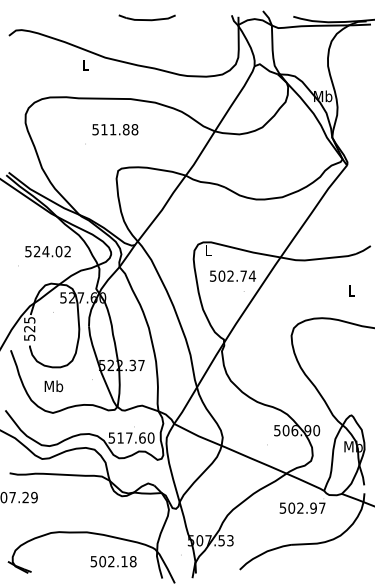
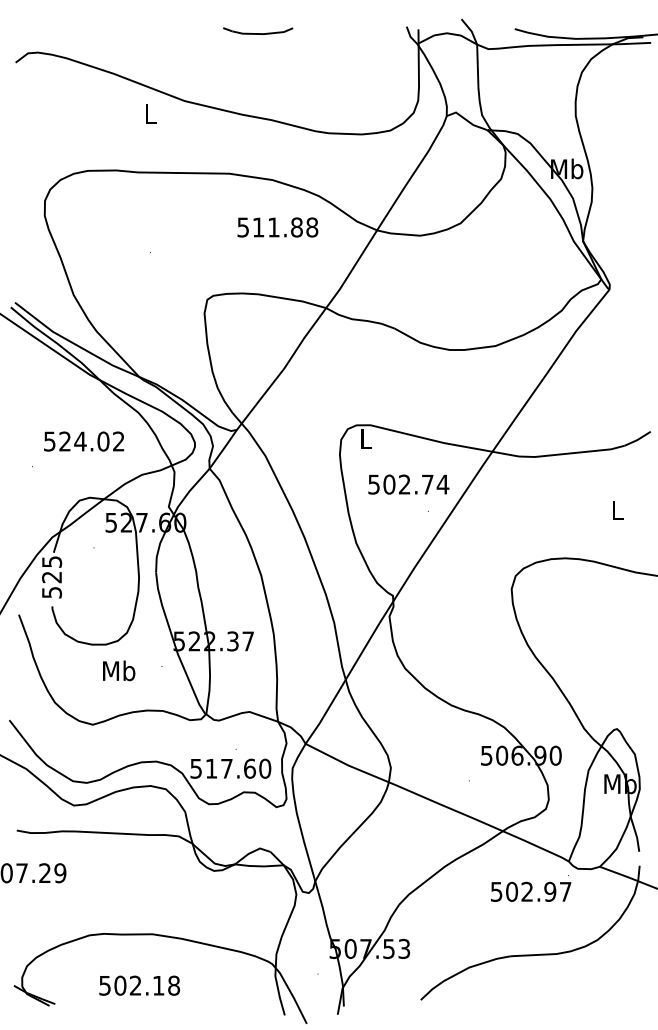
part: (146, 17) -> (257, 30), size x0.7
text: (115, 129) -> (278, 227), moved
text: (53, 386) -> (118, 671), moved
text: (113, 561) -> (139, 985), moved

